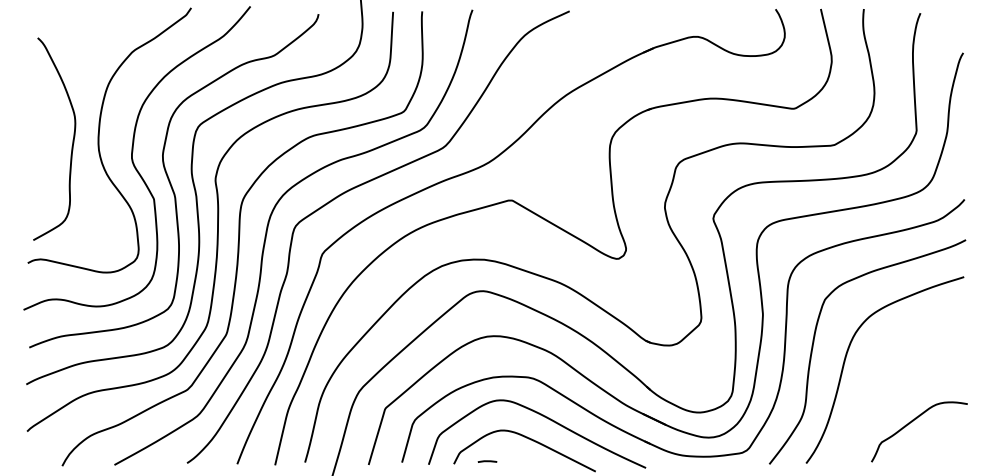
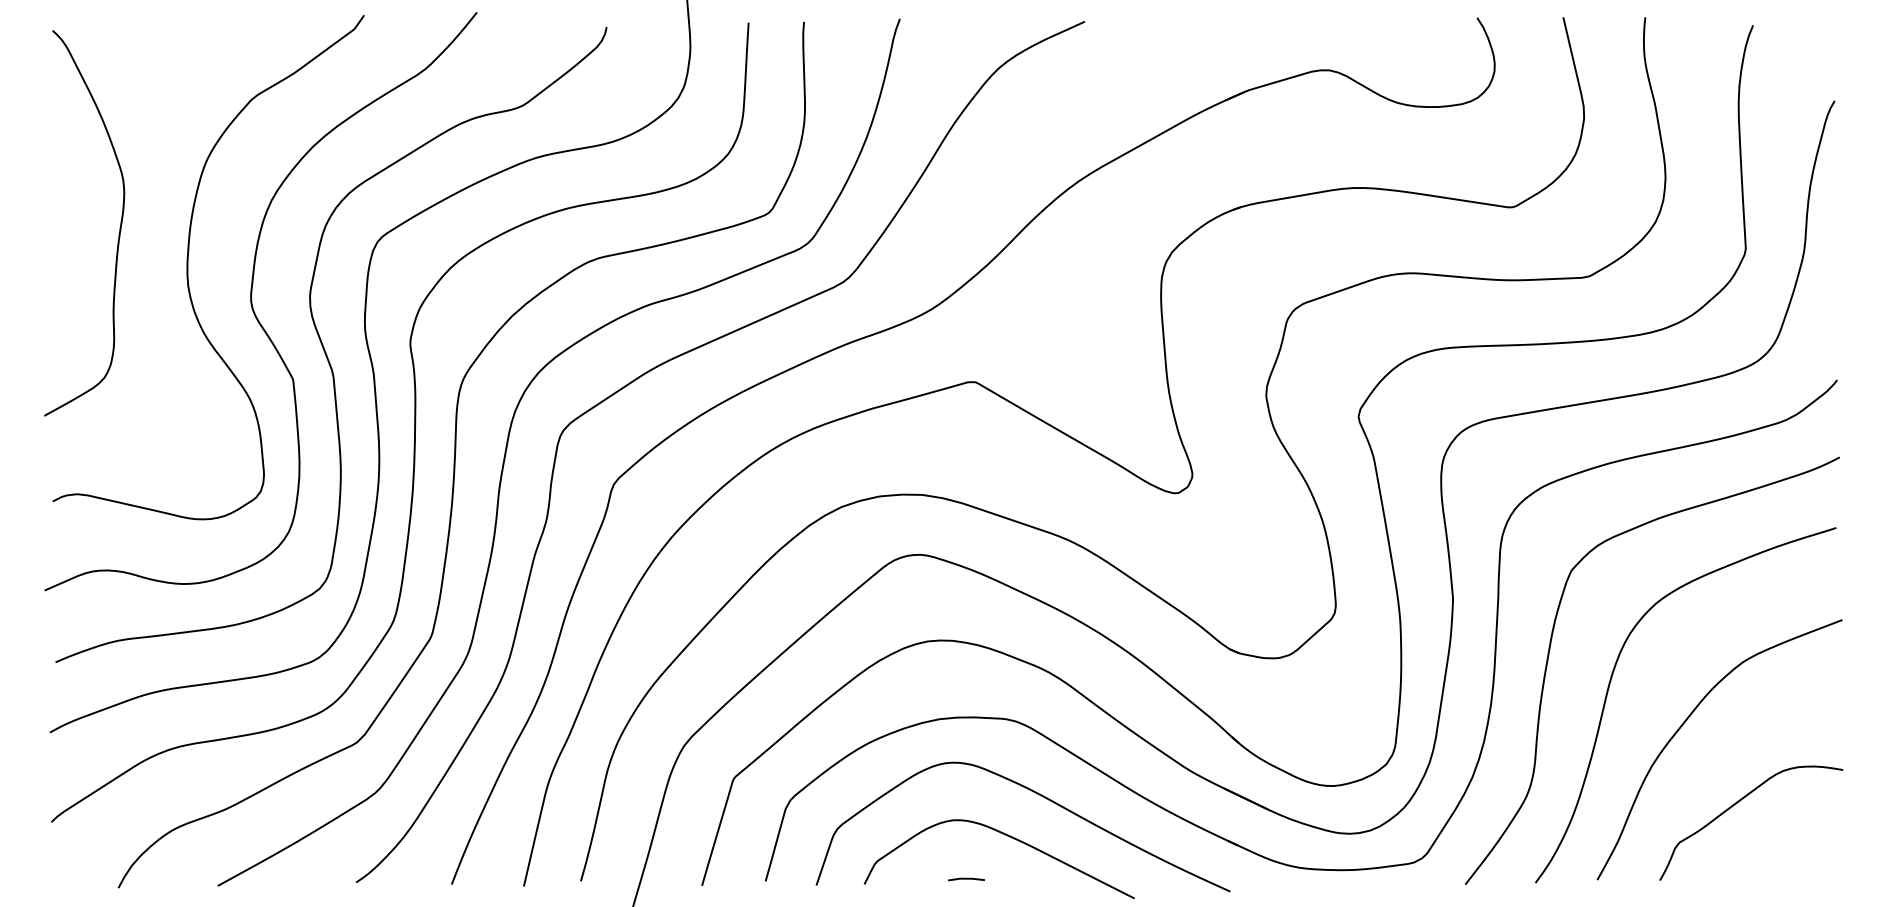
curve: (72, 139) -> (118, 223), moved
curve: (886, 378) -> (1688, 721), added
line: (487, 461) -> (966, 879), moved

